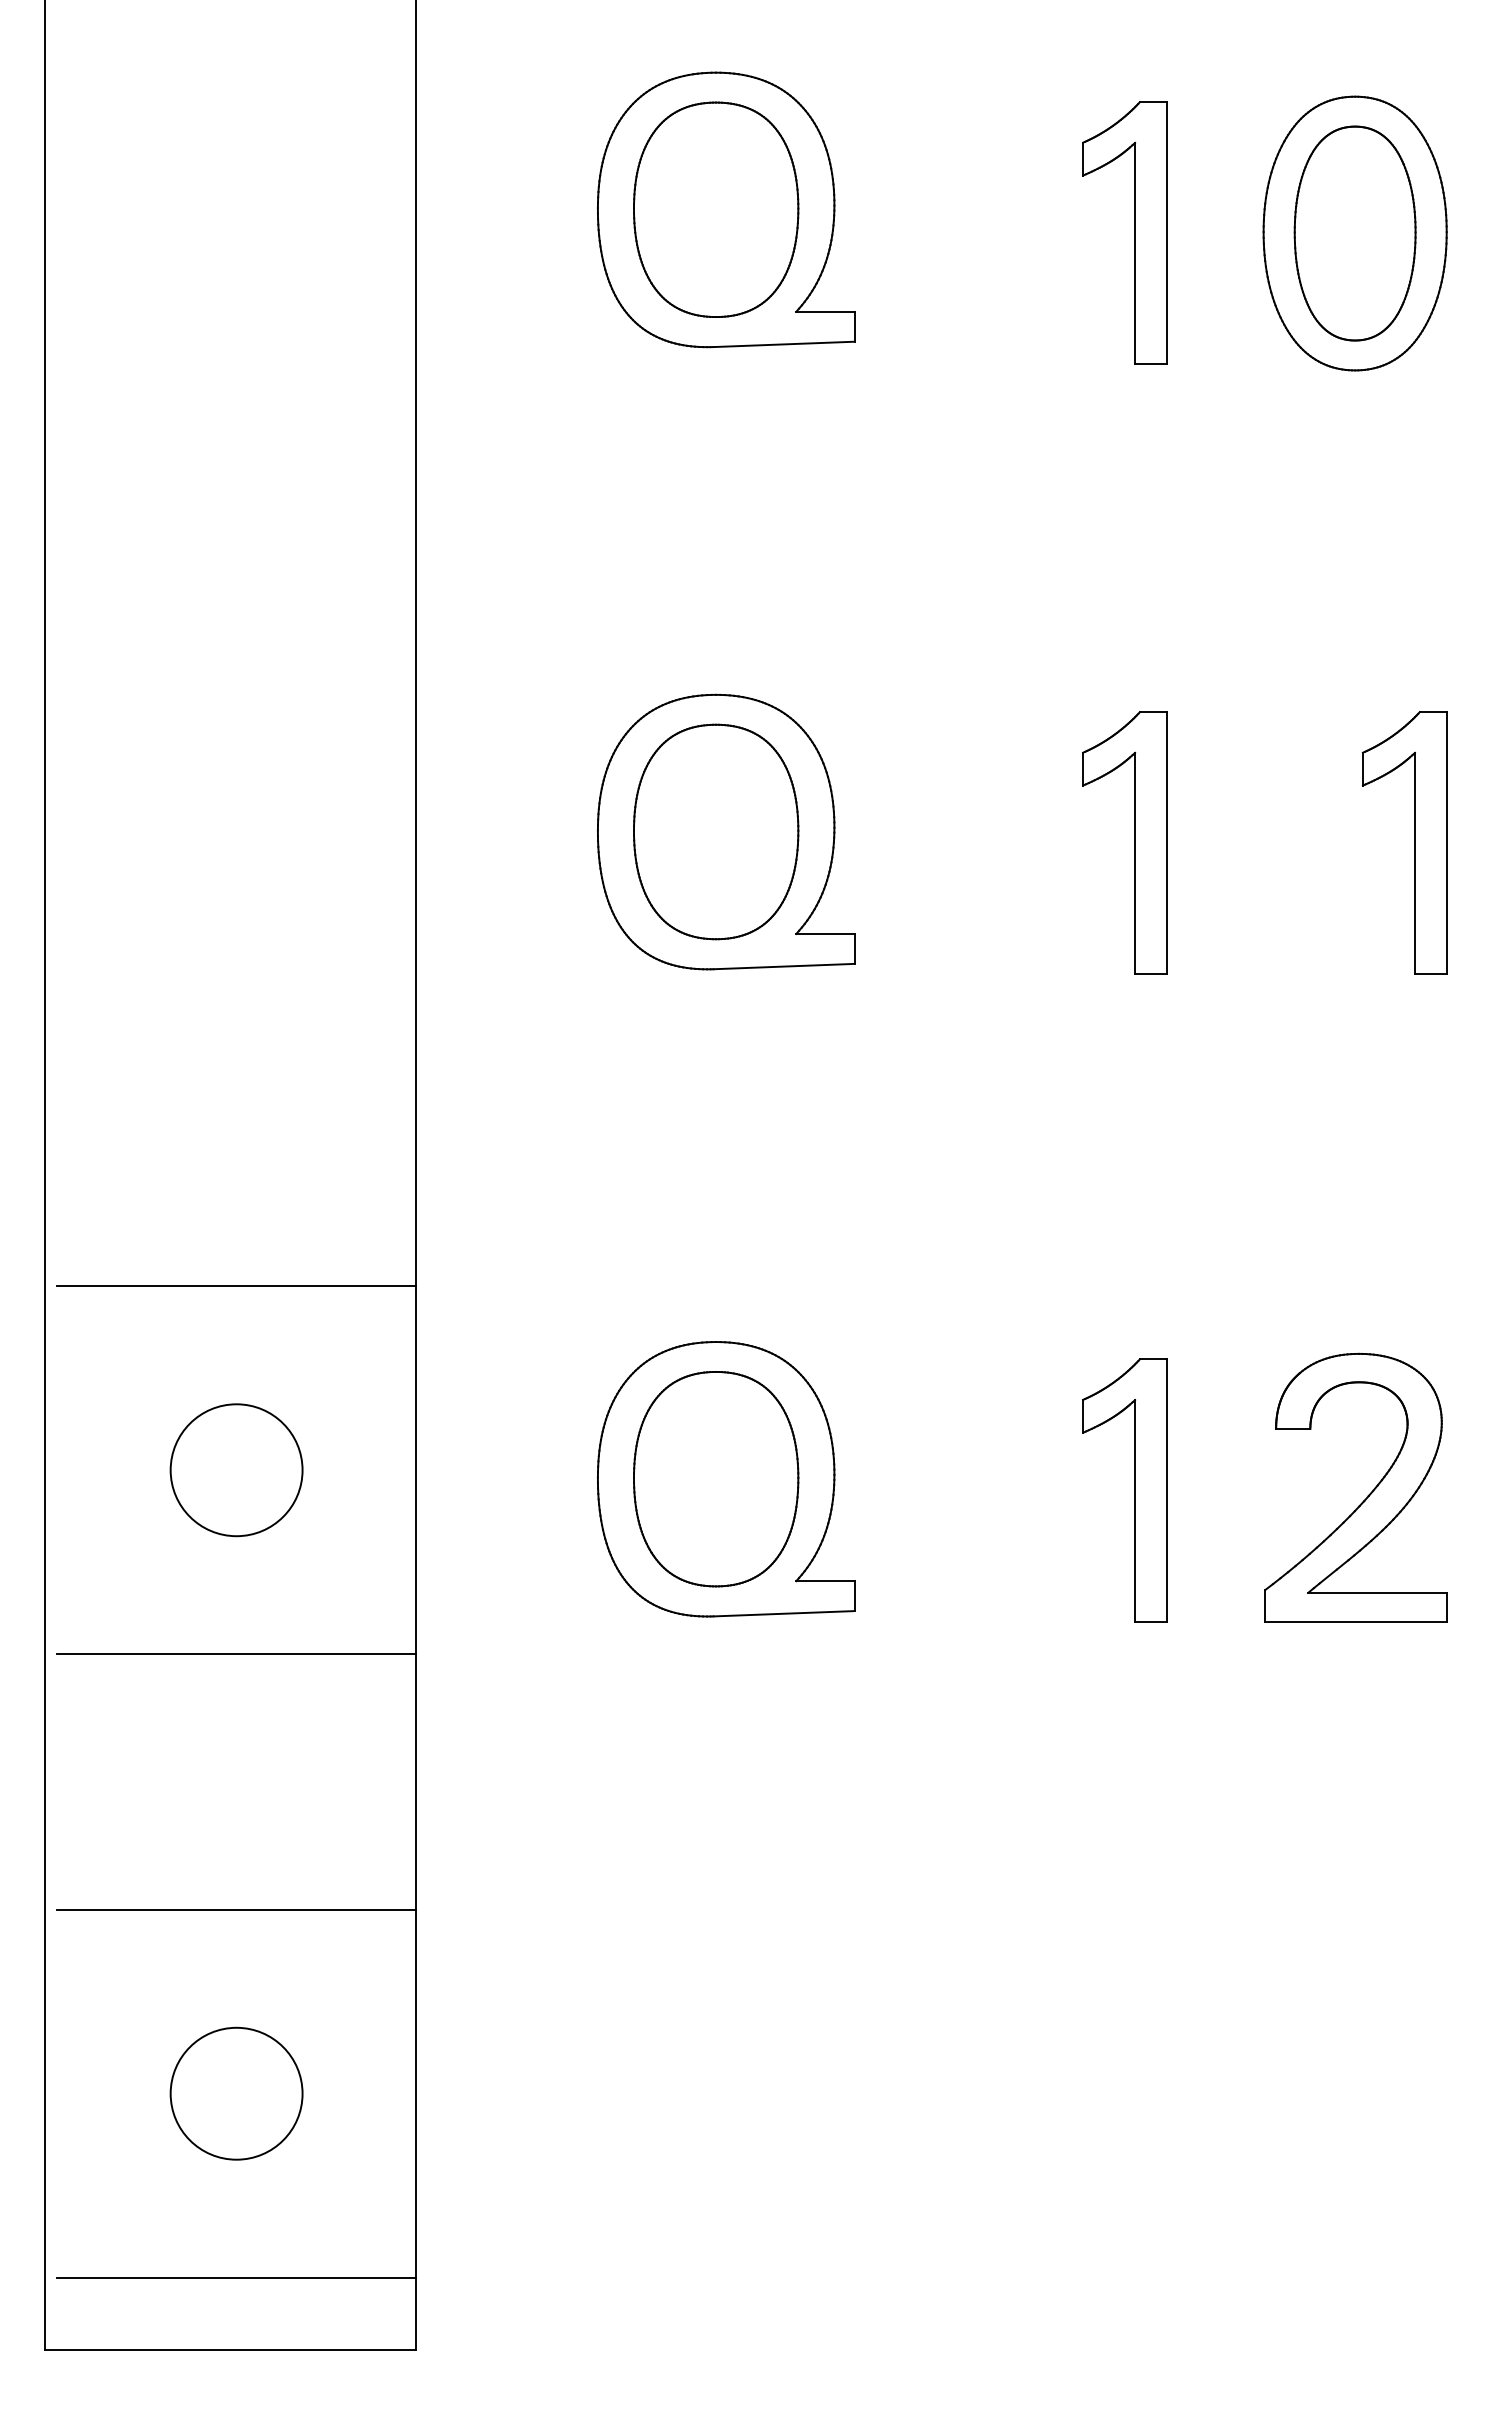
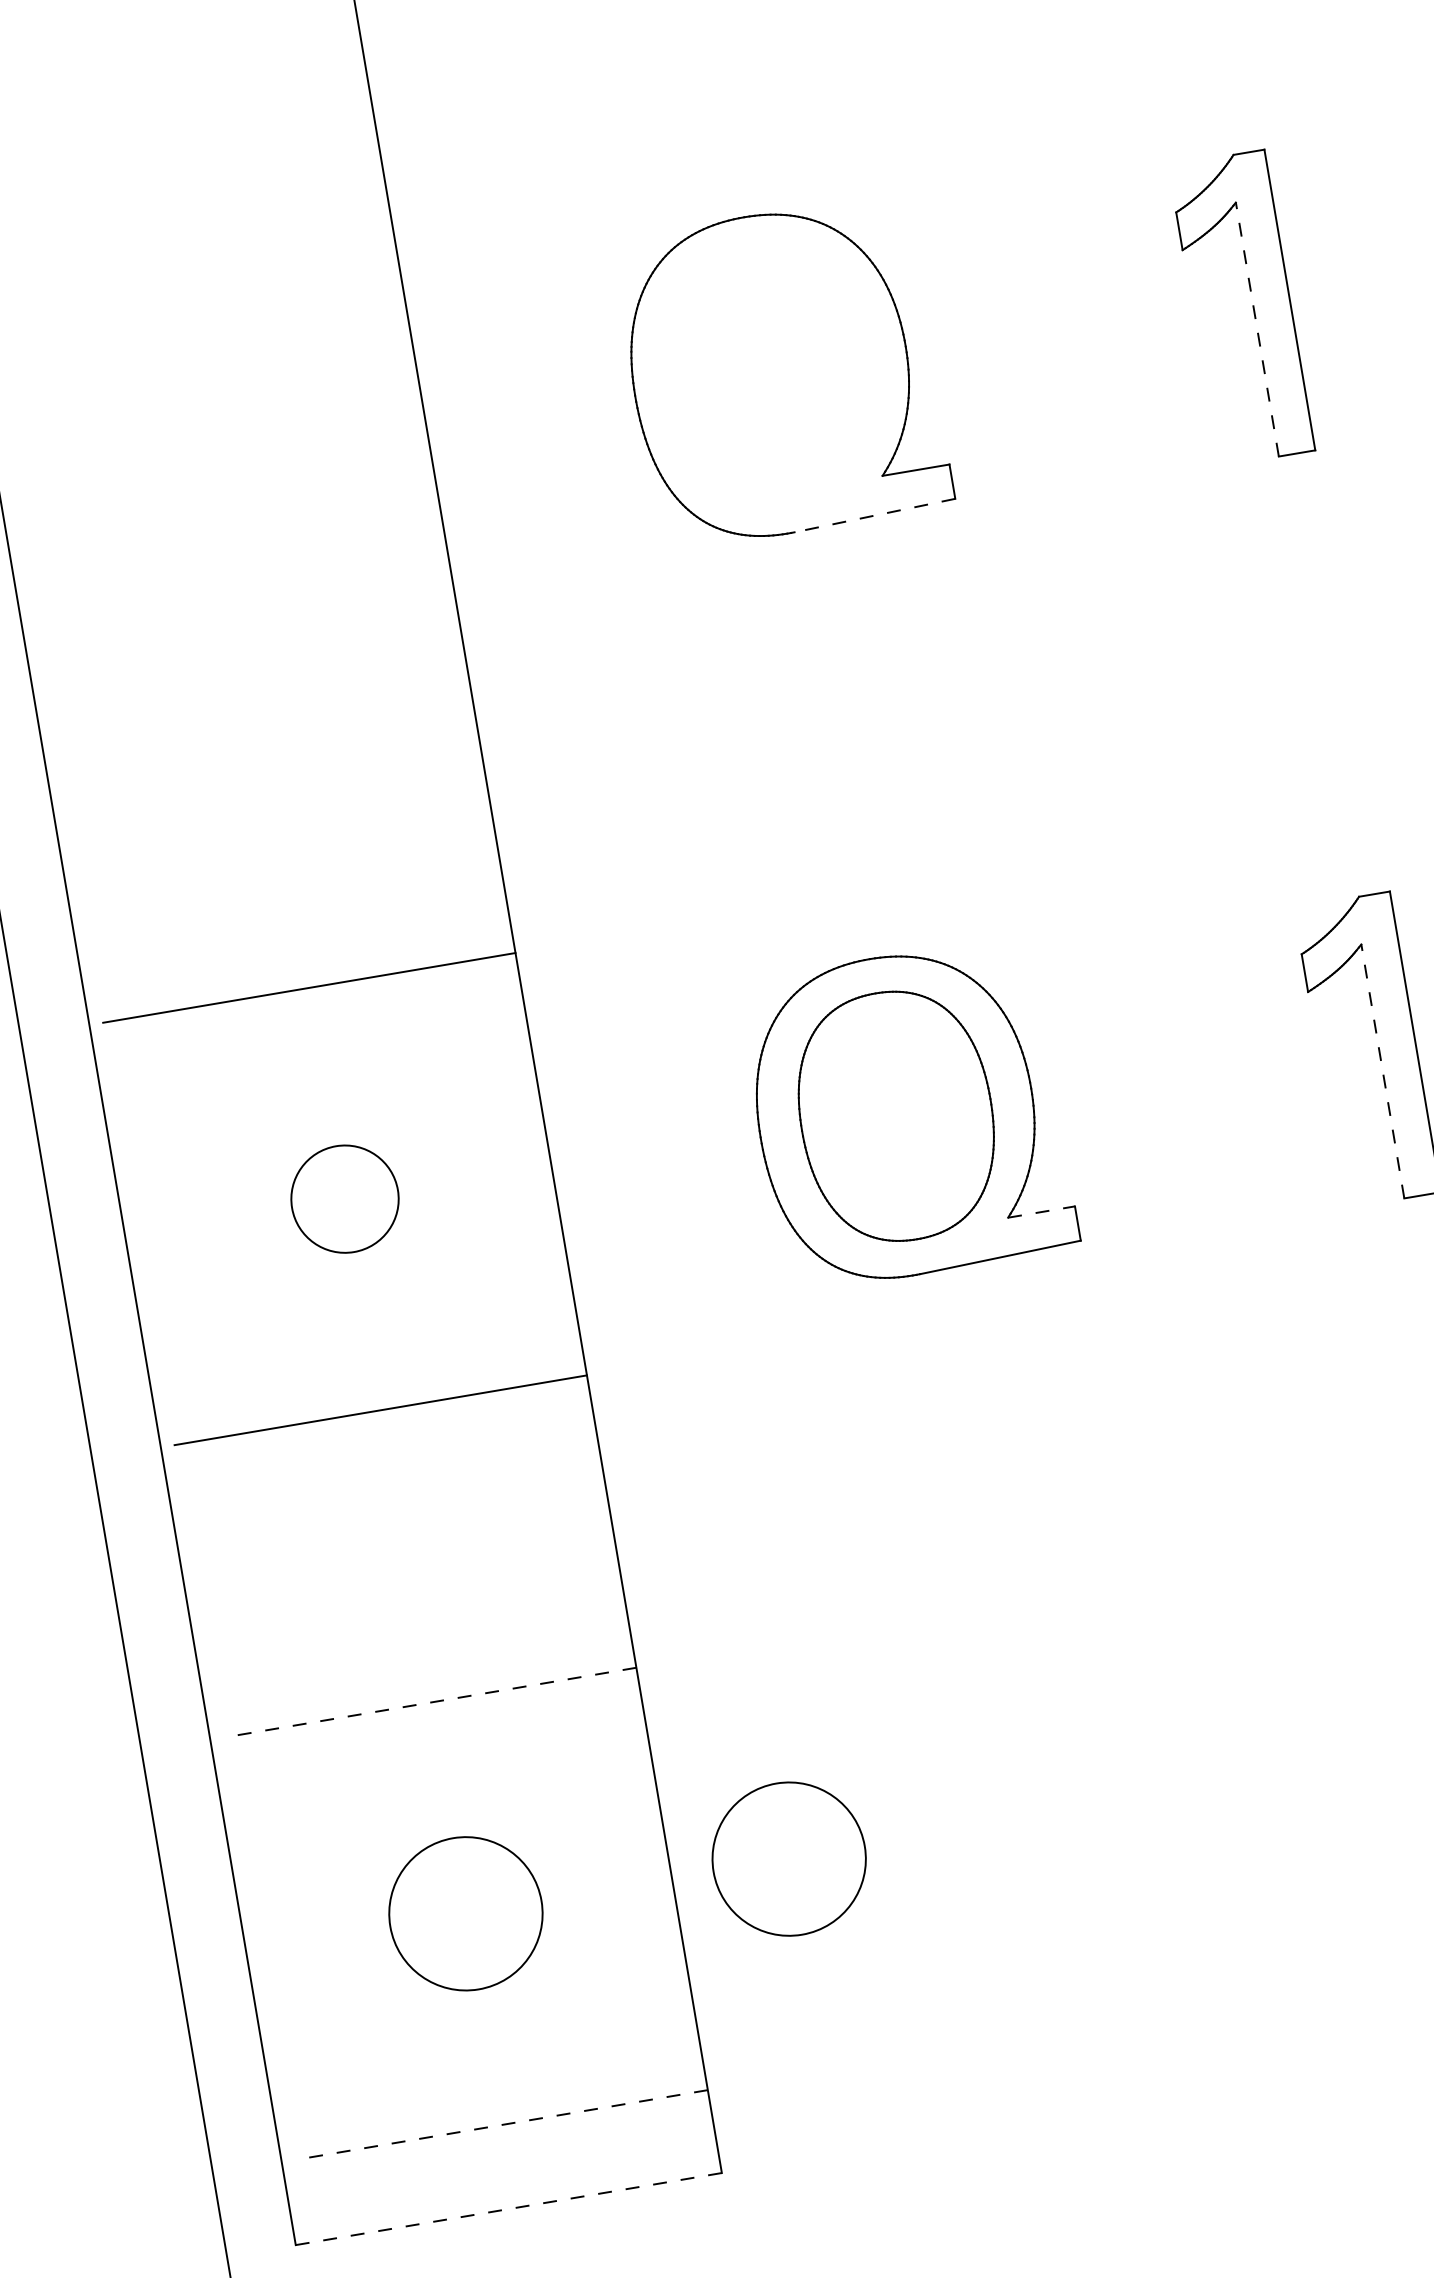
part: (716, 831) -> (771, 373), removed
line: (1135, 863) -> (1257, 329), solid -> dashed
line: (784, 966) -> (875, 515), solid -> dashed
circle: (236, 1470) -> (344, 1199), size x0.7
line: (1135, 1510) -> (1383, 1070), solid -> dashed
line: (825, 1581) -> (1041, 1212), solid -> dashed
line: (236, 1909) -> (430, 1702), solid -> dashed
circle: (518, 2093) -> (789, 1858), added
line: (236, 2277) -> (501, 2124), solid -> dashed
line: (230, 2350) -> (508, 2209), solid -> dashed

